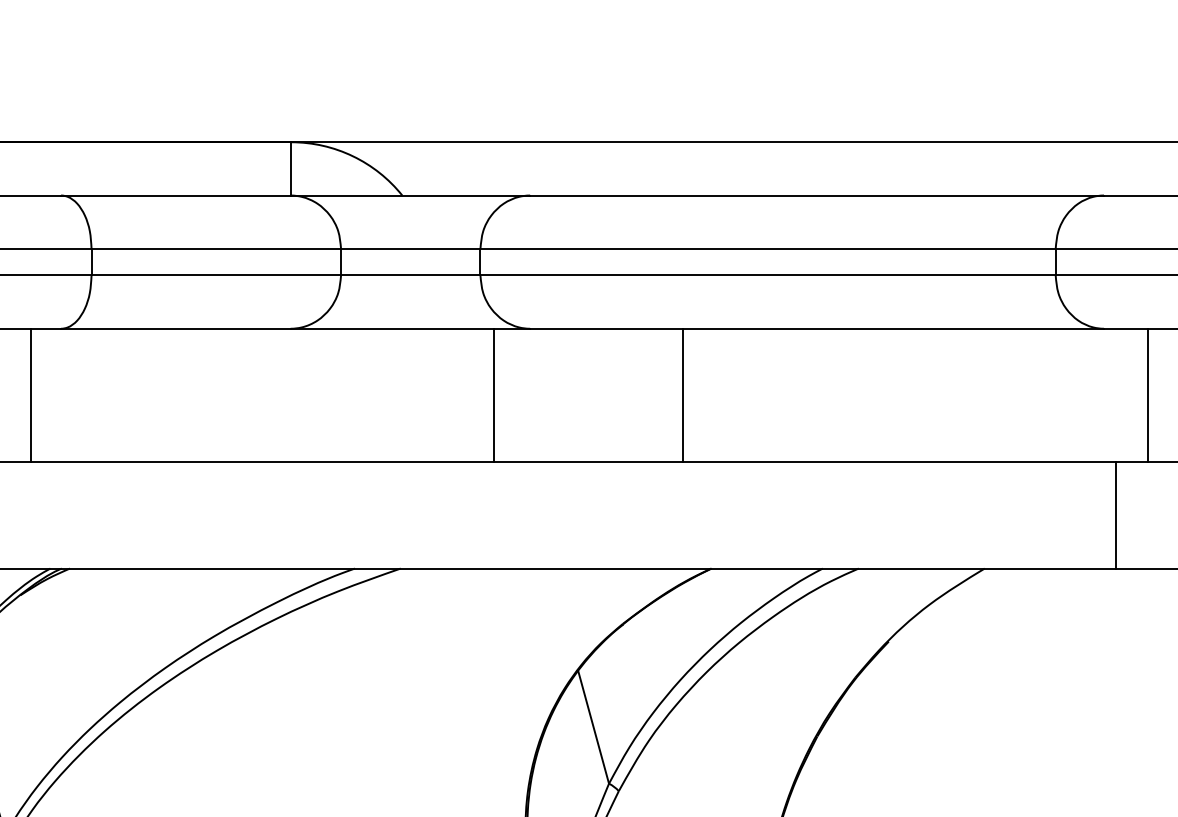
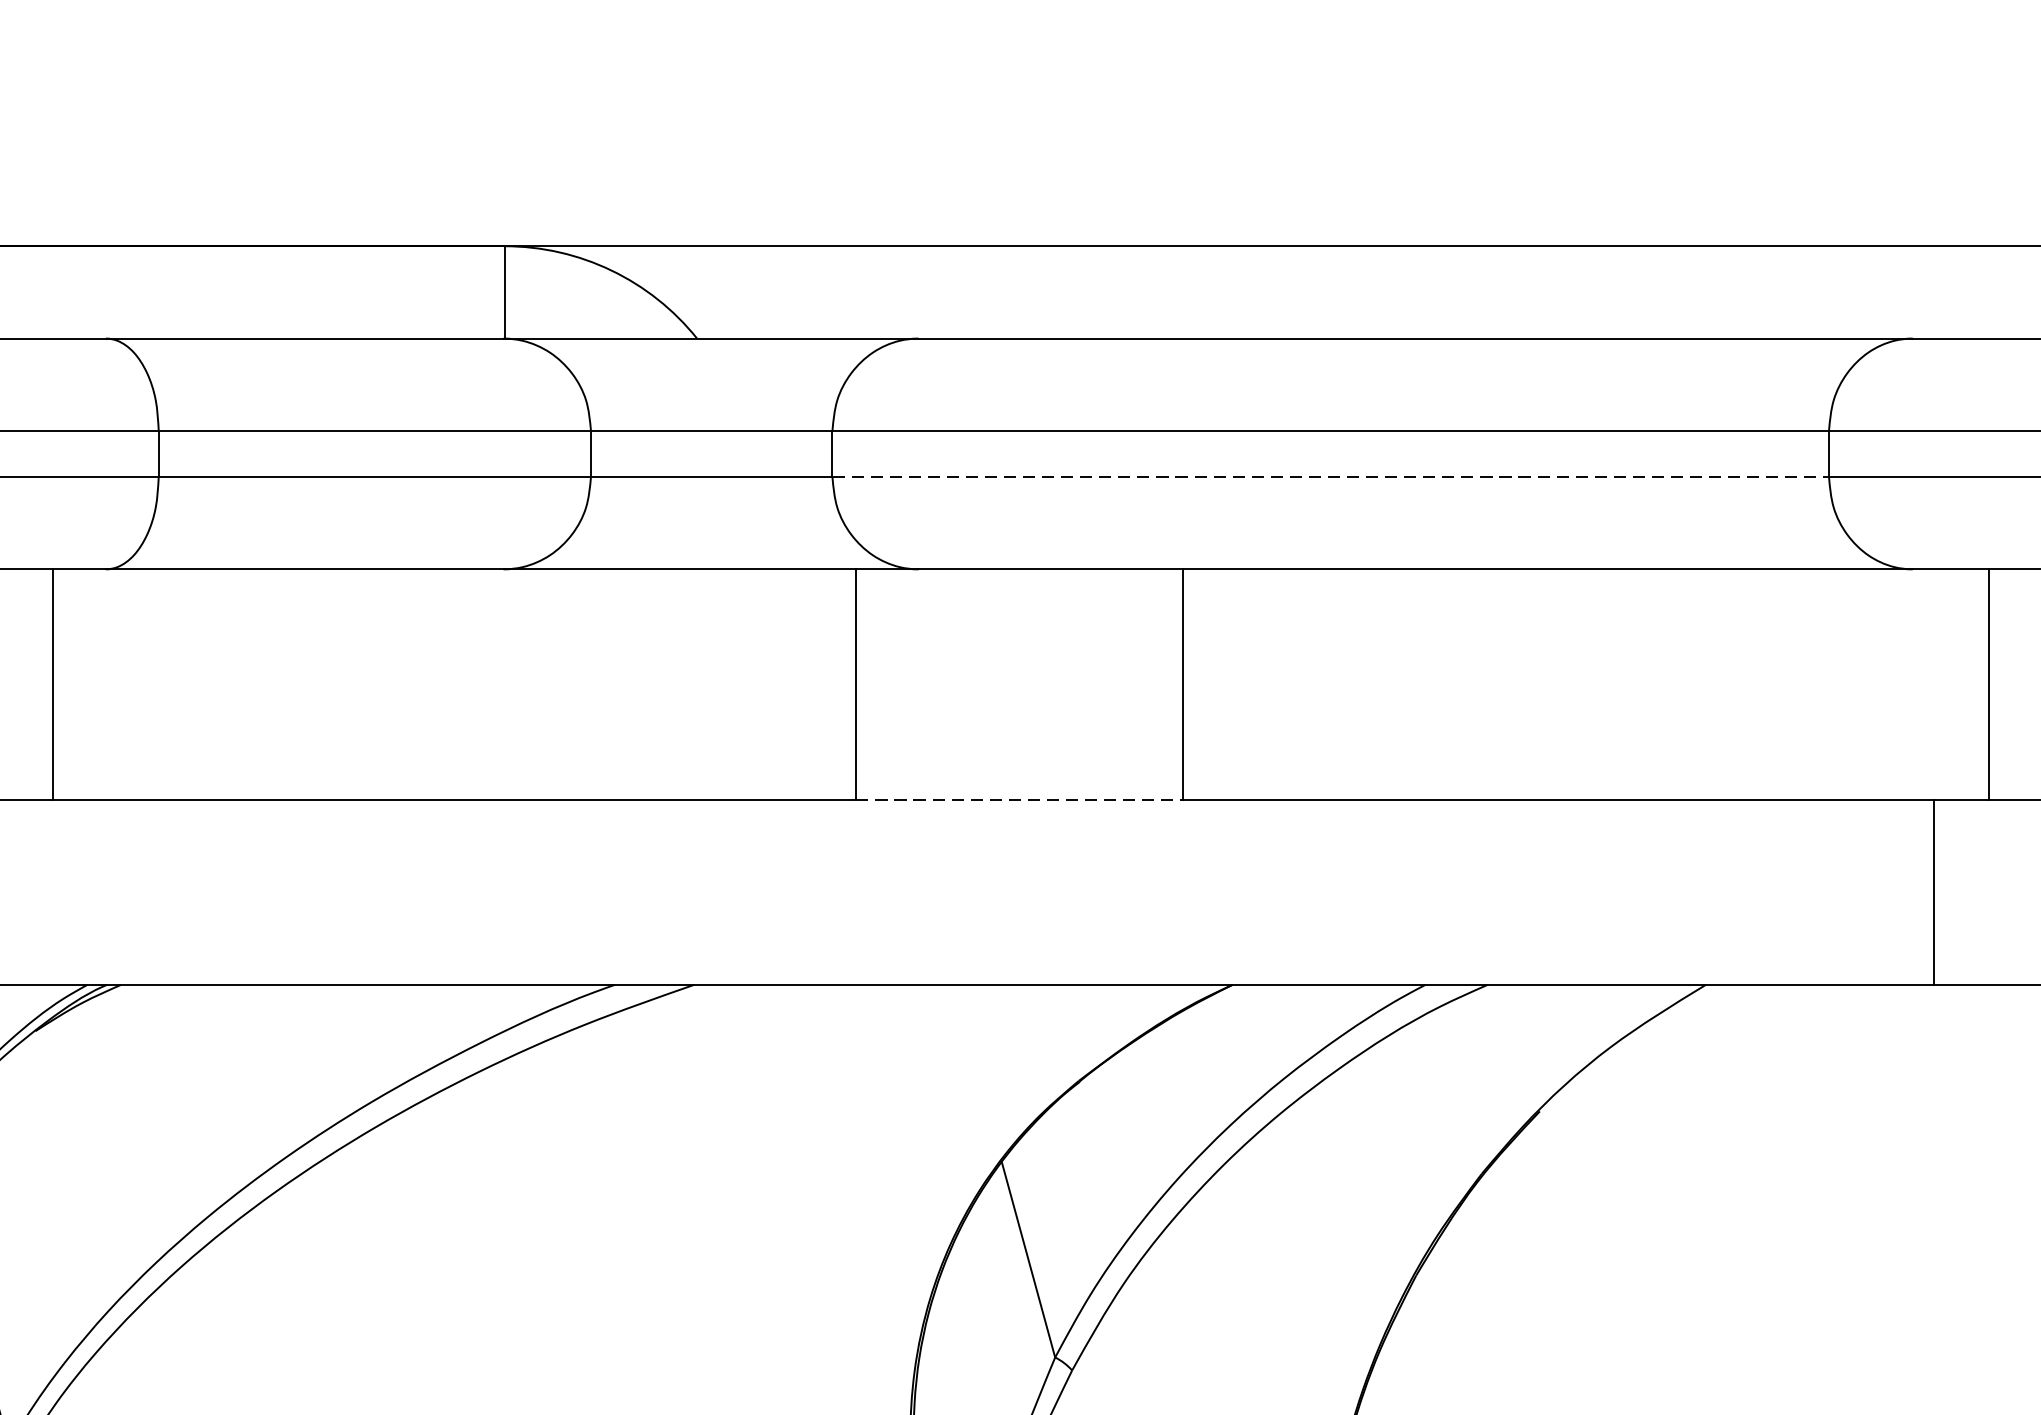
line: (768, 275) -> (1331, 477), solid -> dashed
line: (588, 461) -> (1019, 799), solid -> dashed

